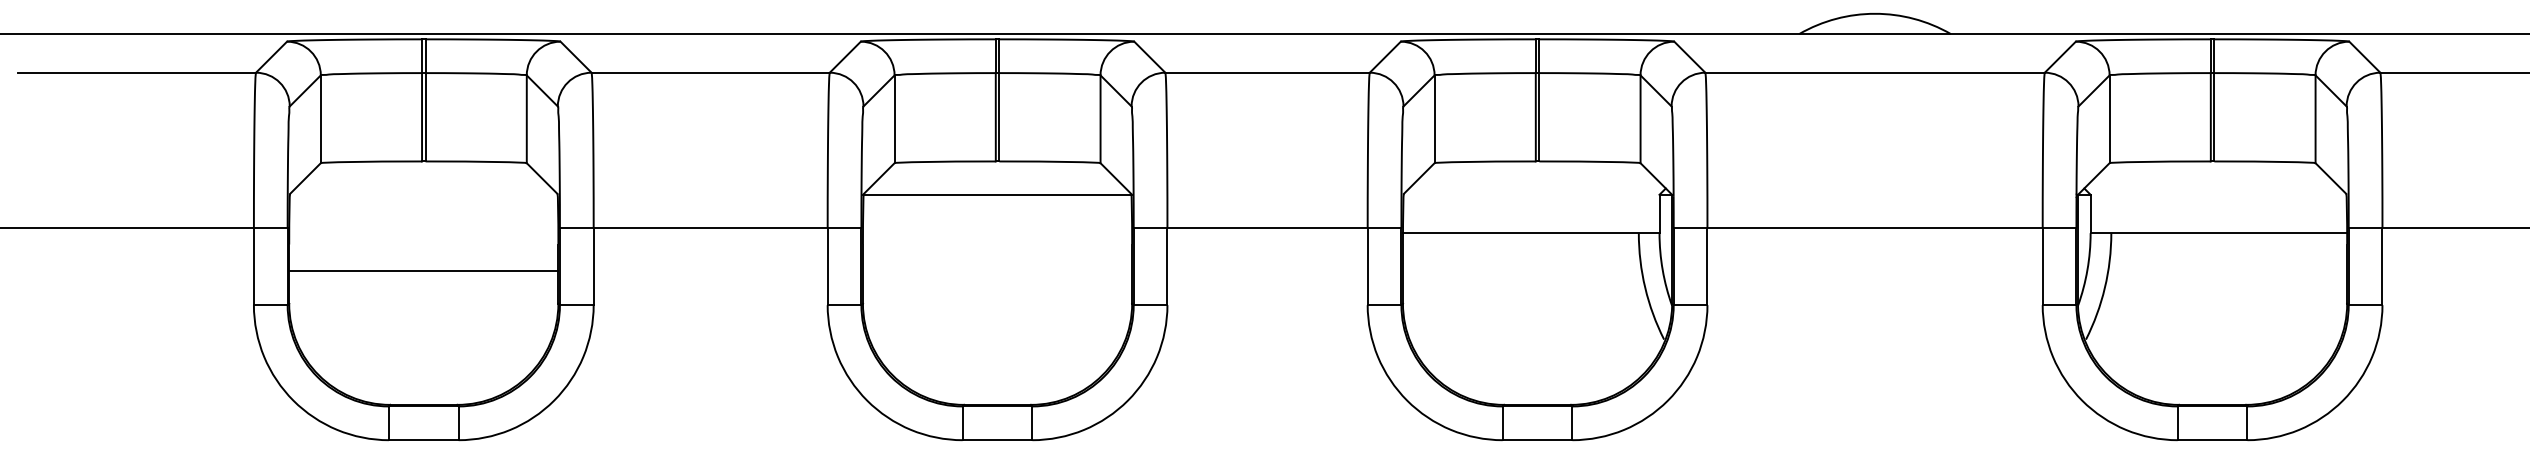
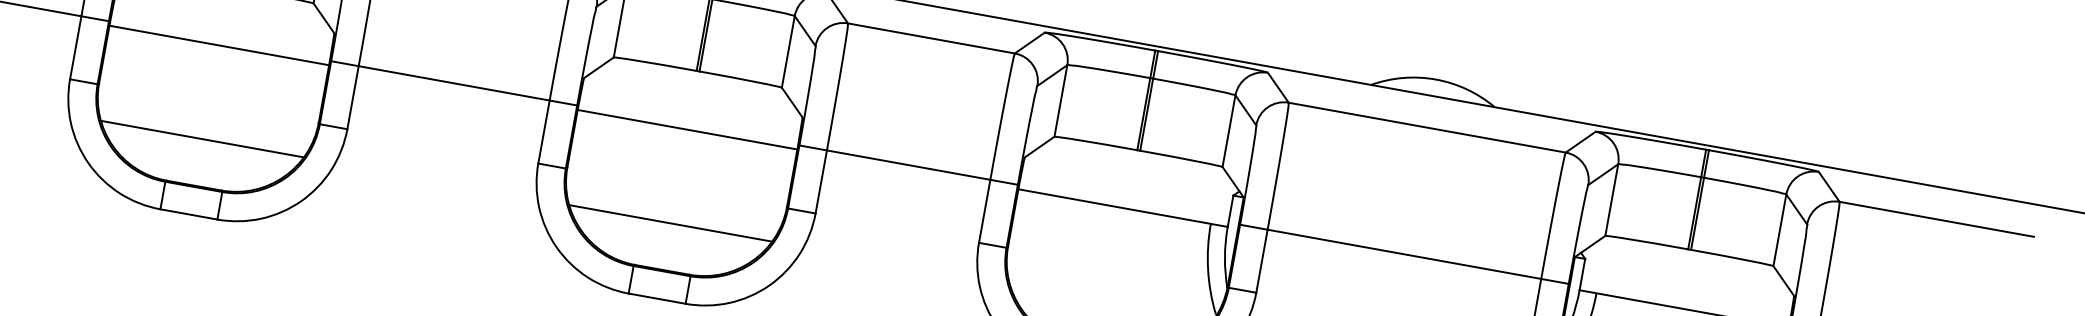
line: (997, 195) -> (687, 129), moved
line: (423, 271) -> (219, 45), moved
line: (423, 347) -> (202, 138), added
line: (997, 347) -> (670, 223), added

